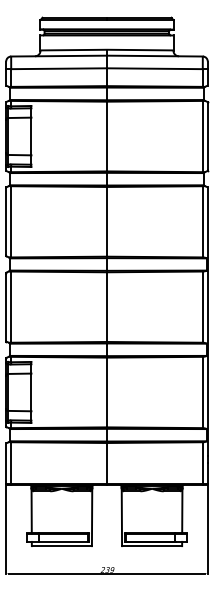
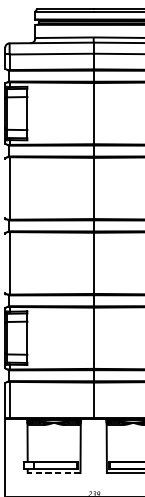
line: (6, 221) -> (5, 188), removed
line: (6, 306) -> (5, 262), removed
line: (61, 546) -> (53, 473), solid -> dashed

